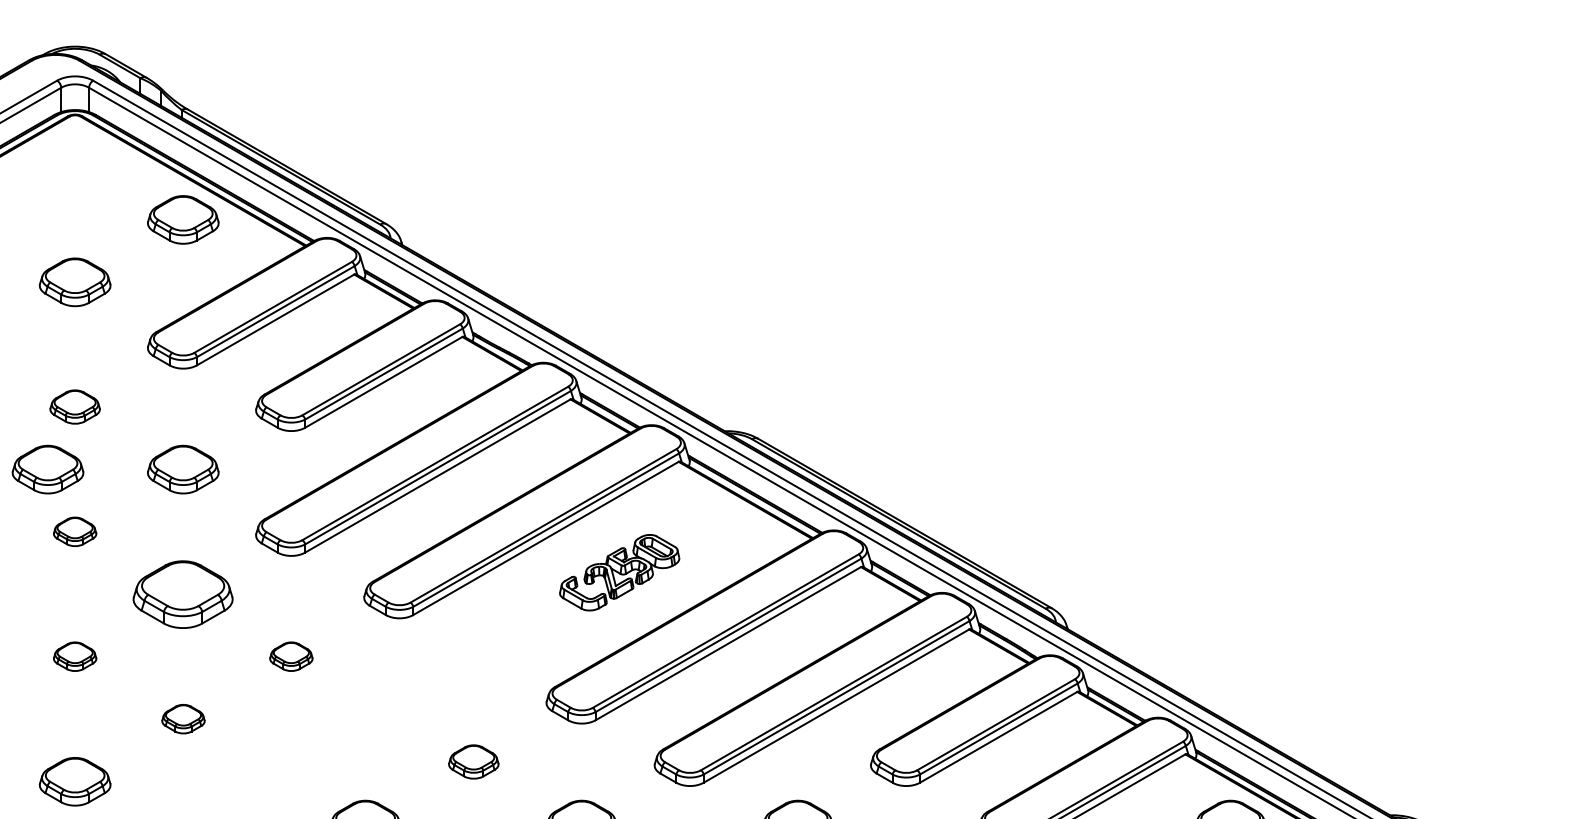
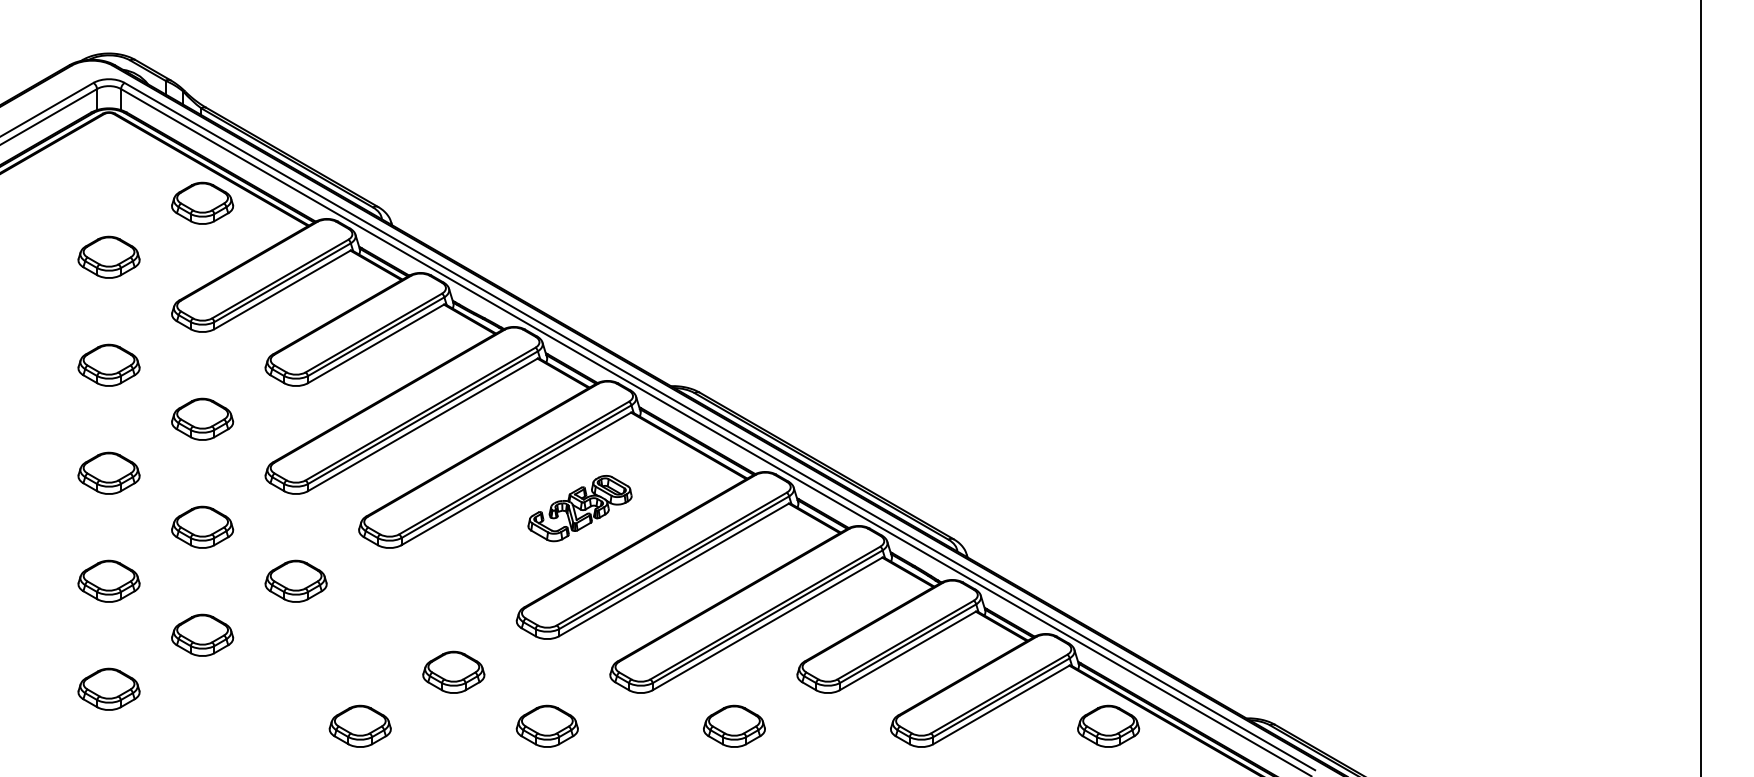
part: (74, 406) -> (108, 364), size x1.43
part: (47, 468) -> (85, 418), removed
part: (74, 531) -> (108, 472), size x1.67
part: (183, 593) -> (202, 526), size x0.71
part: (74, 655) -> (108, 580), size x1.67
part: (290, 655) -> (295, 580), size x1.67
part: (183, 718) -> (202, 634), size x1.67
part: (473, 761) -> (453, 671), size x1.43

